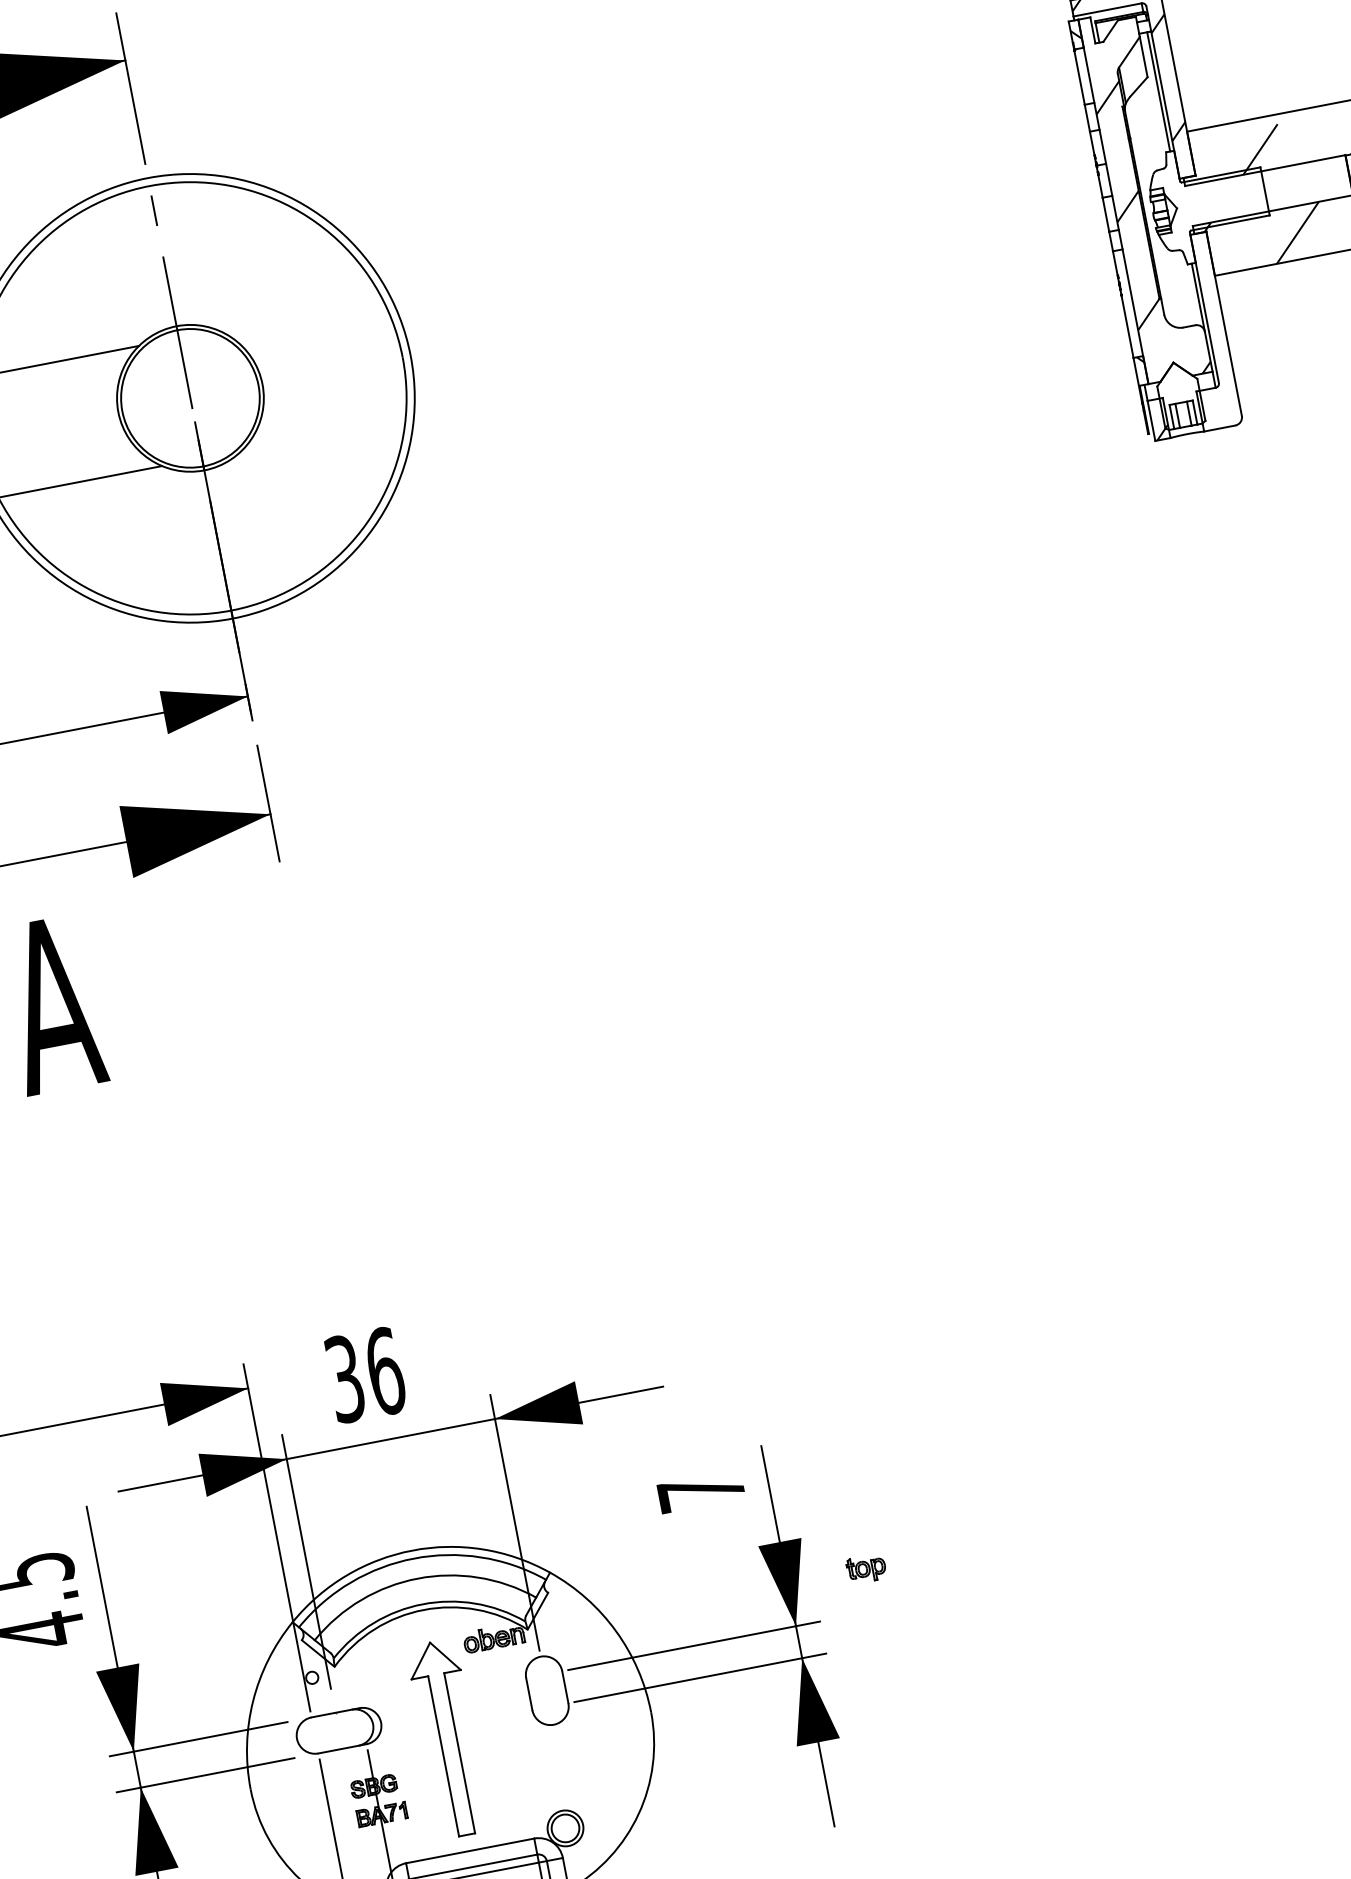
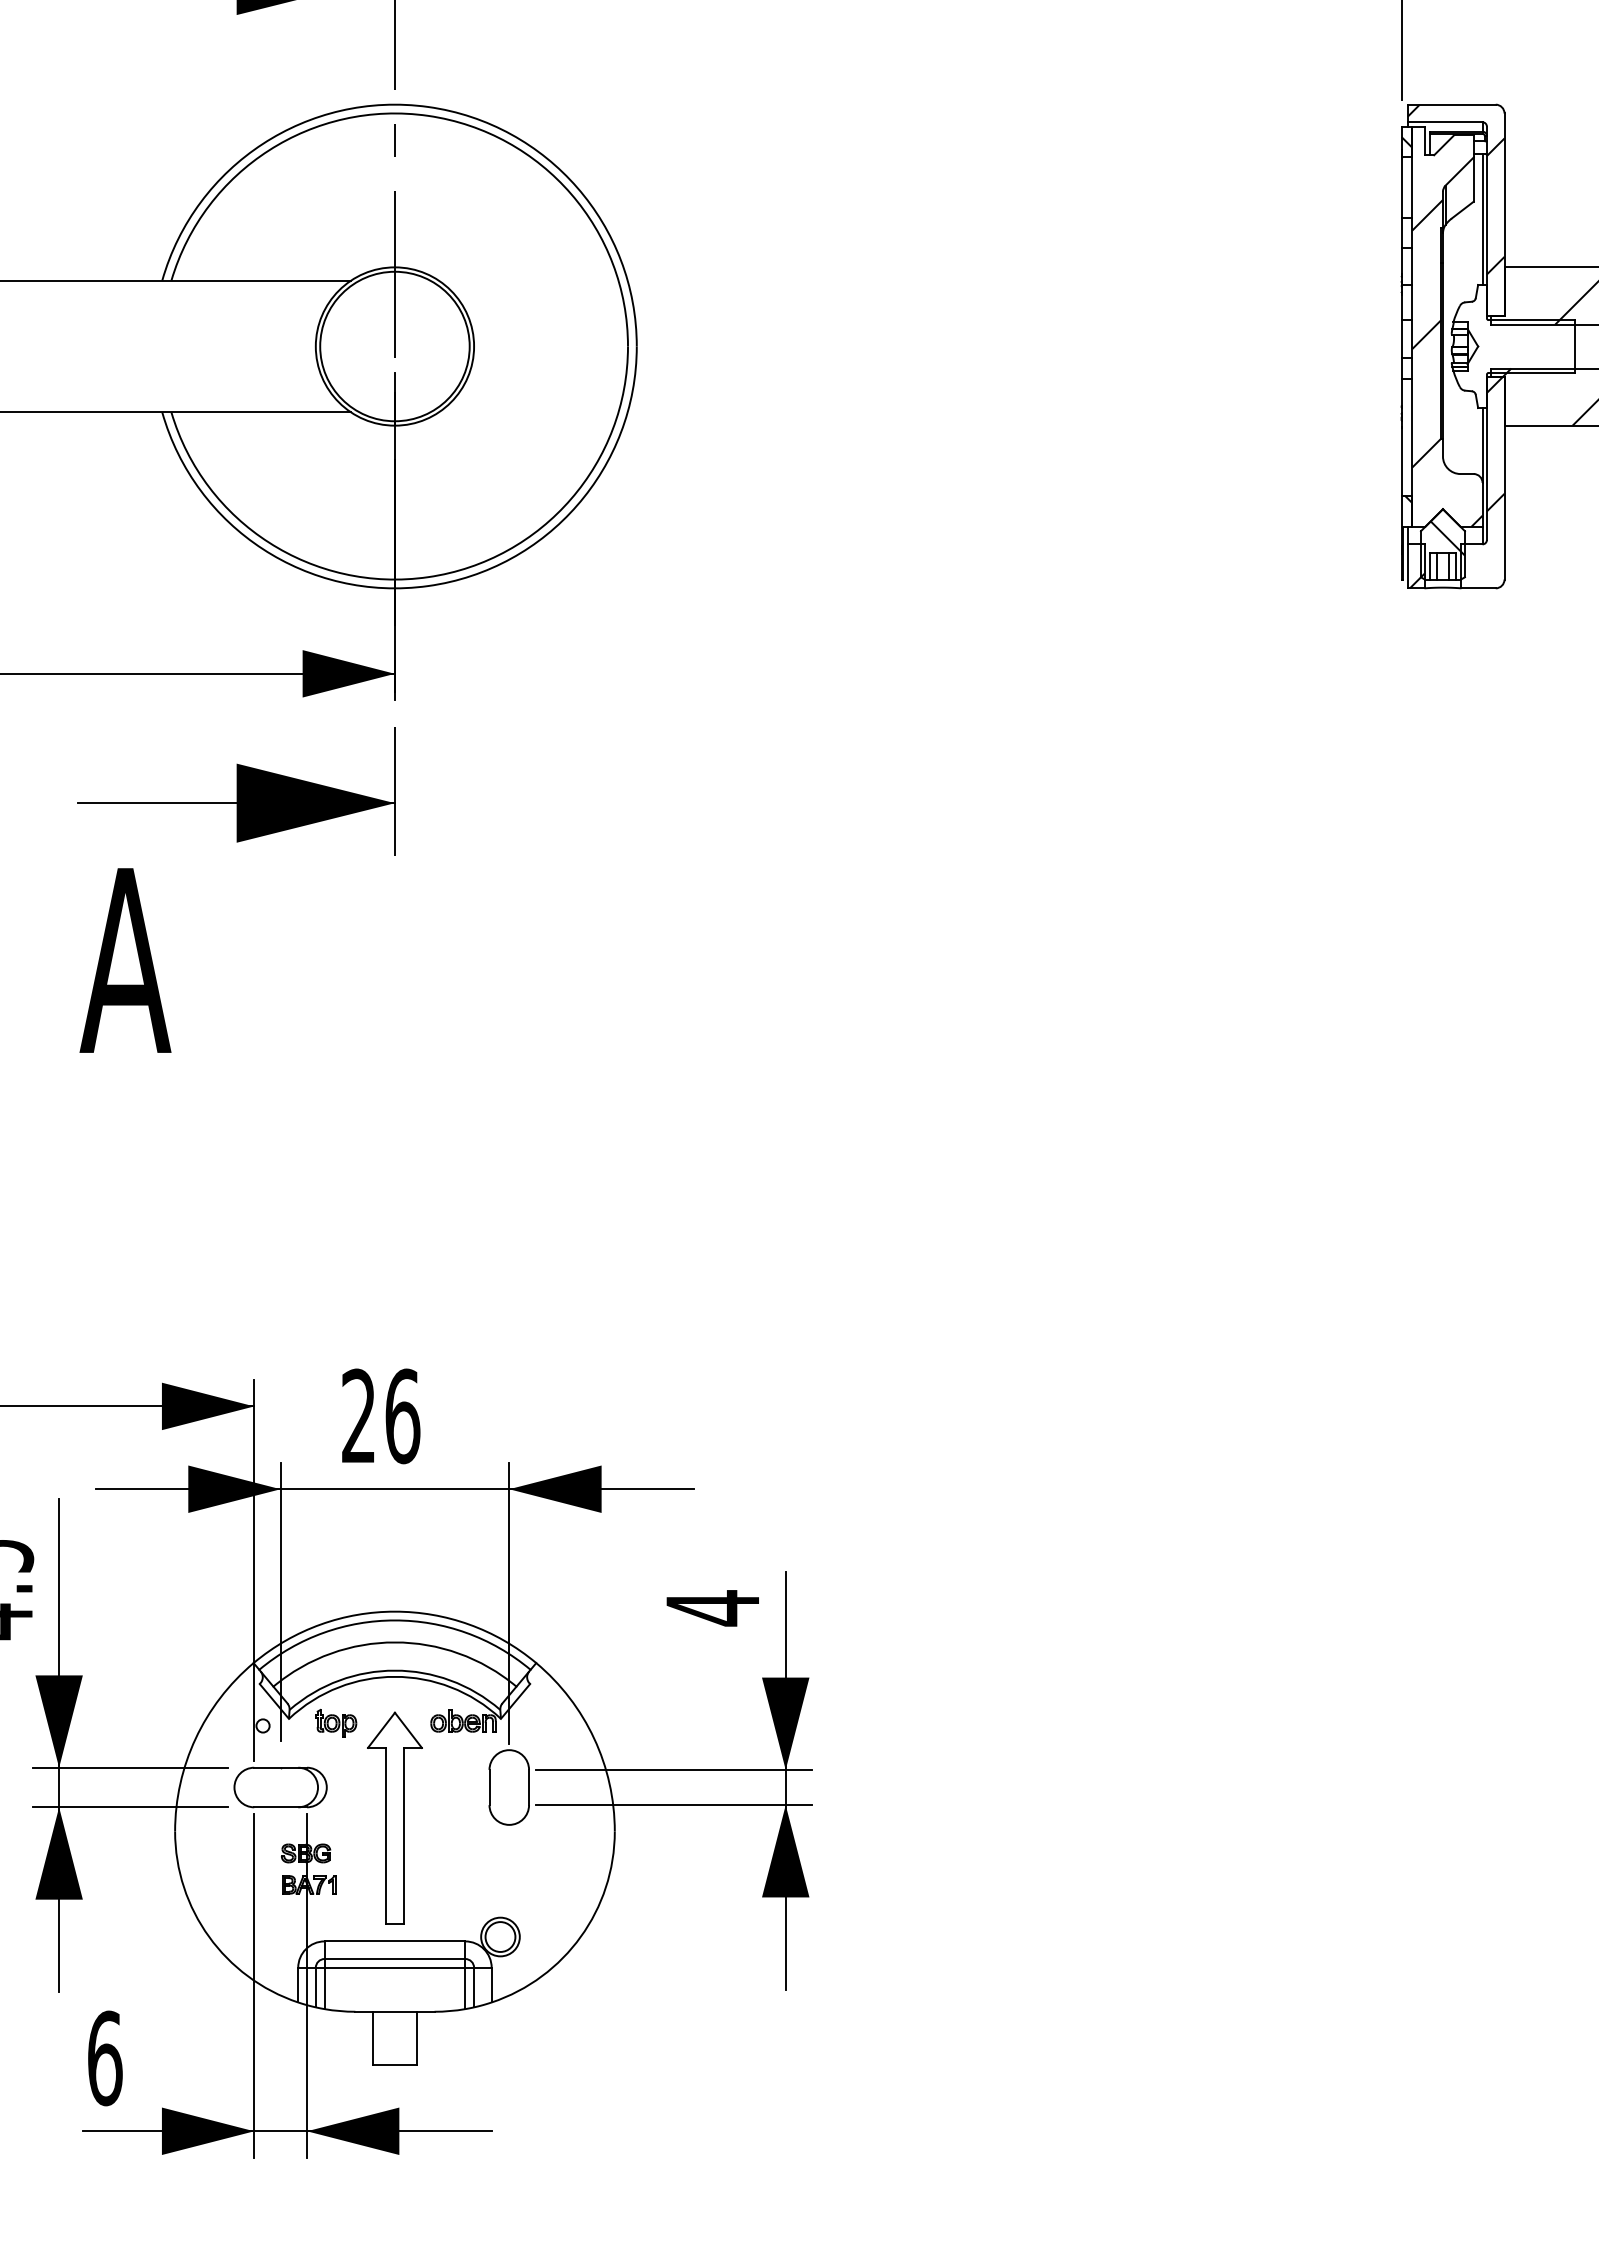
hatch: (1209, 294) -> (1495, 444), added
hatch: (1182, 388) -> (1447, 538), added
text: (344, 1379) -> (358, 1416), 36 -> 26
text: (700, 1492) -> (712, 1608), 7 -> 4
part: (866, 1567) -> (336, 1722), moved

